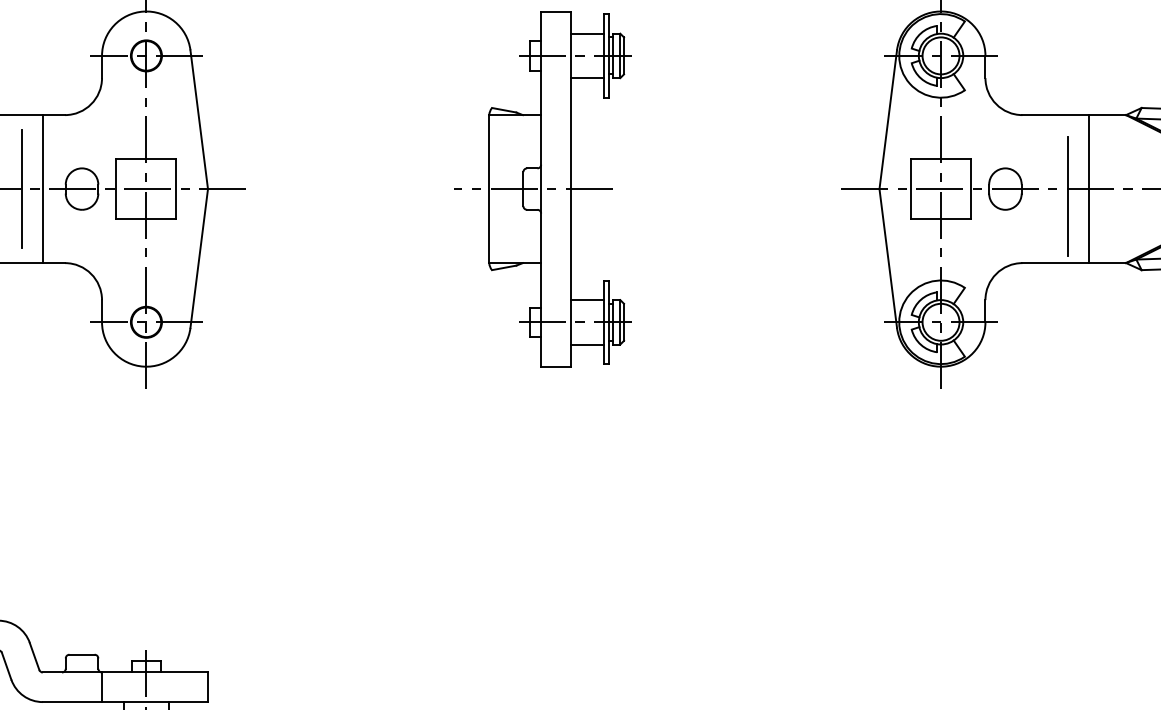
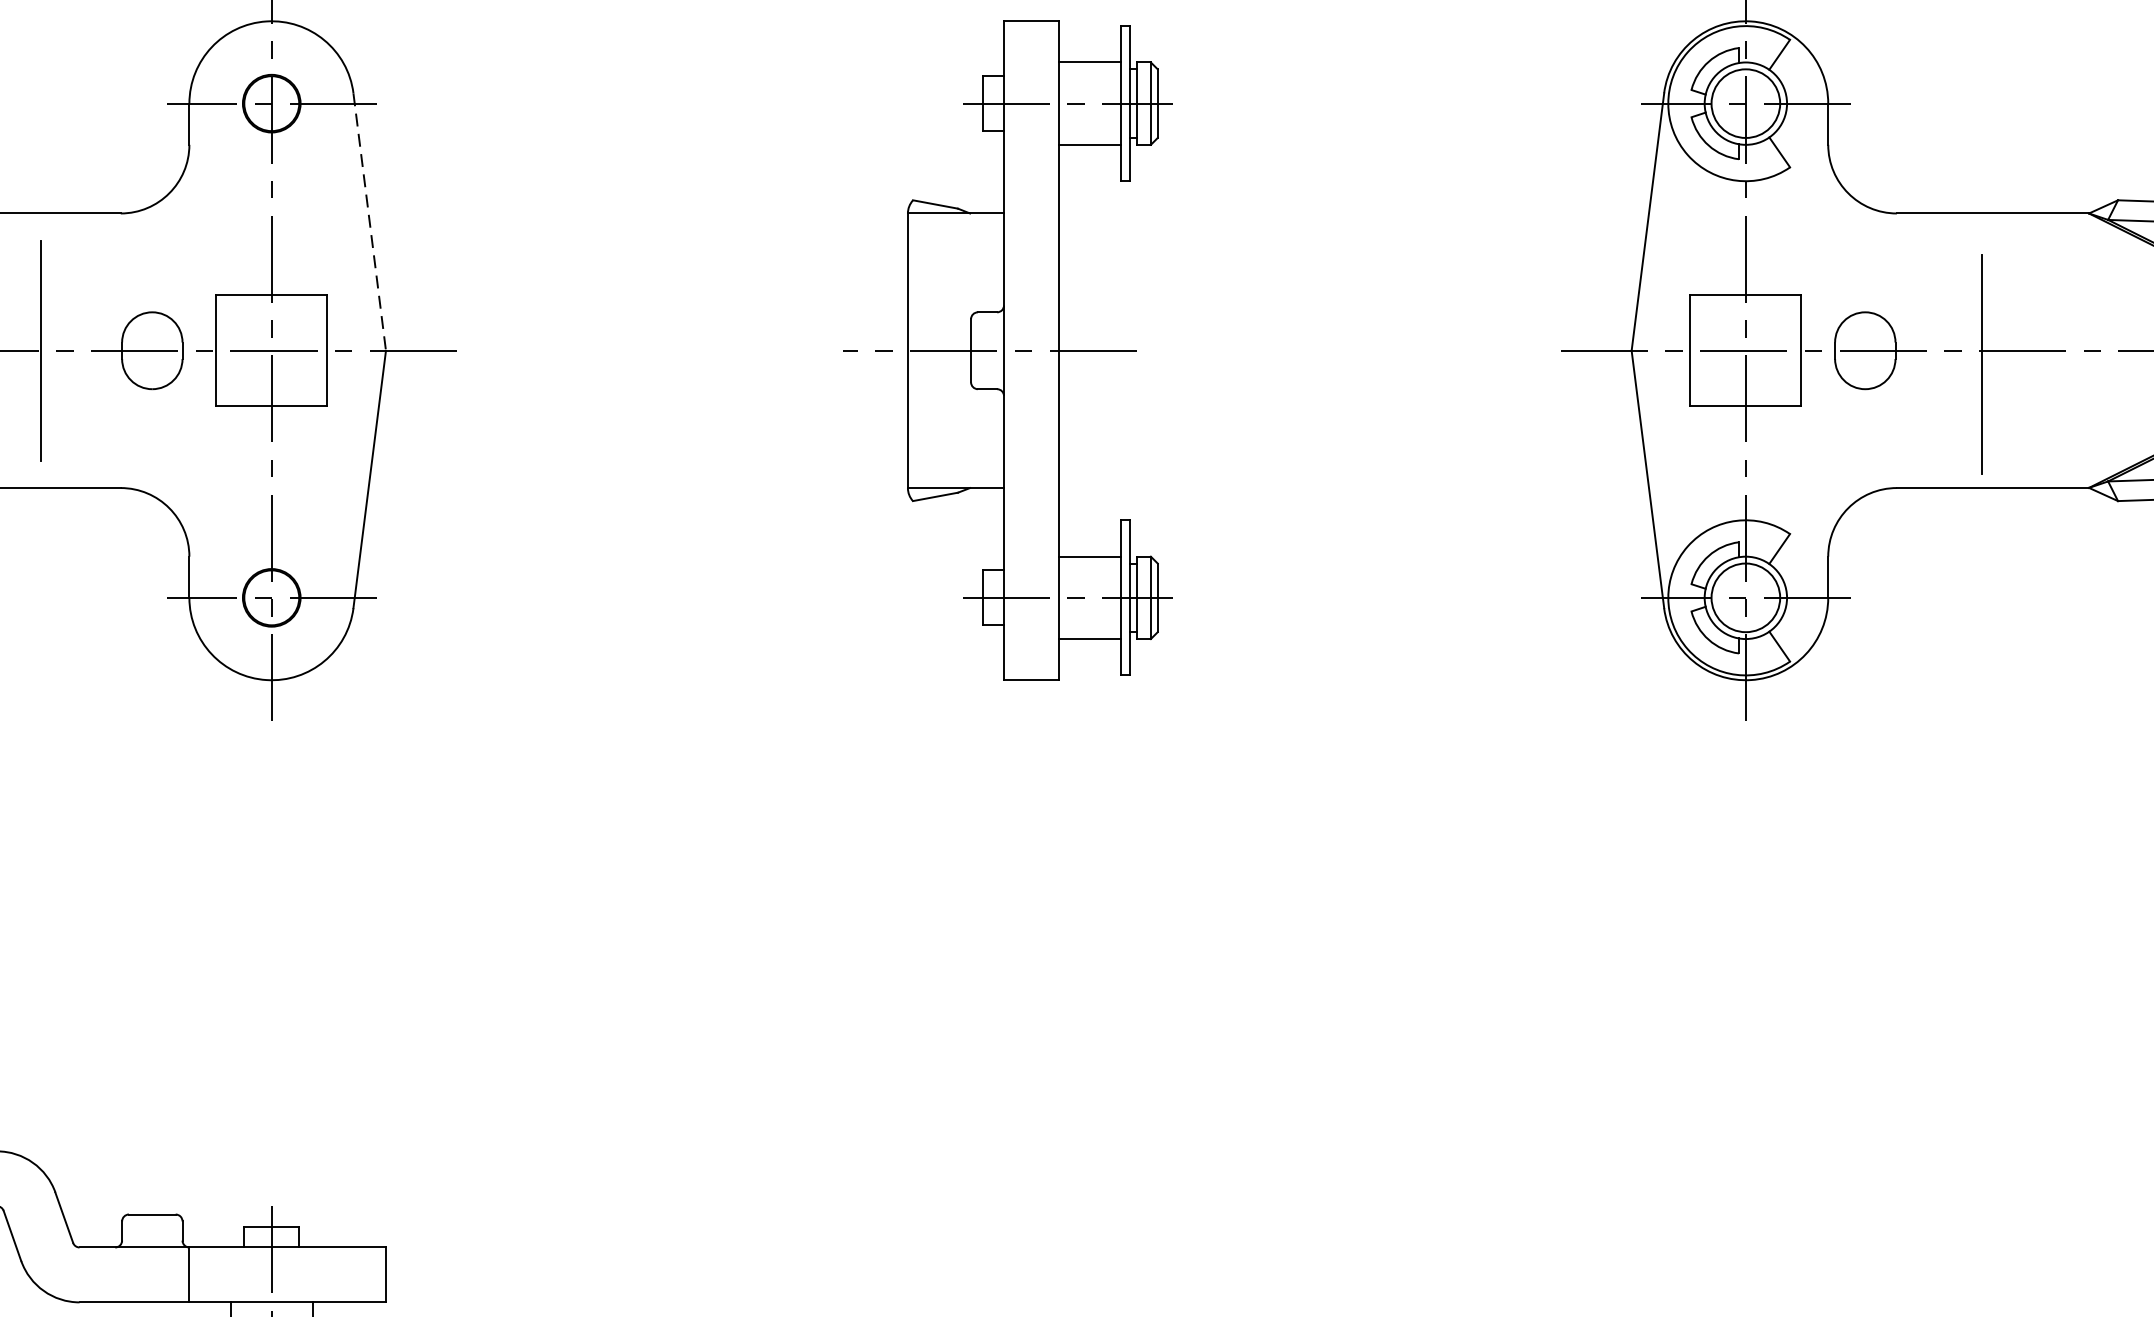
line: (199, 119) -> (370, 221), solid -> dashed
line: (42, 189) -> (78, 351), removed
line: (1089, 189) -> (2021, 351), removed

